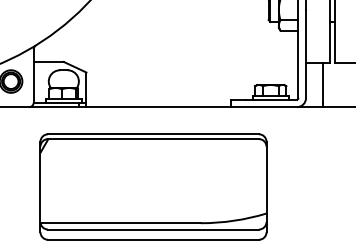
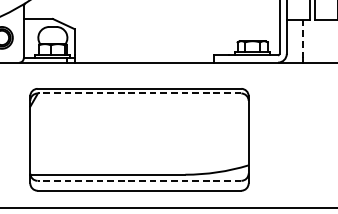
line: (322, 82) -> (302, 38), solid -> dashed
line: (153, 139) -> (139, 93), solid -> dashed
line: (153, 229) -> (139, 180), solid -> dashed

